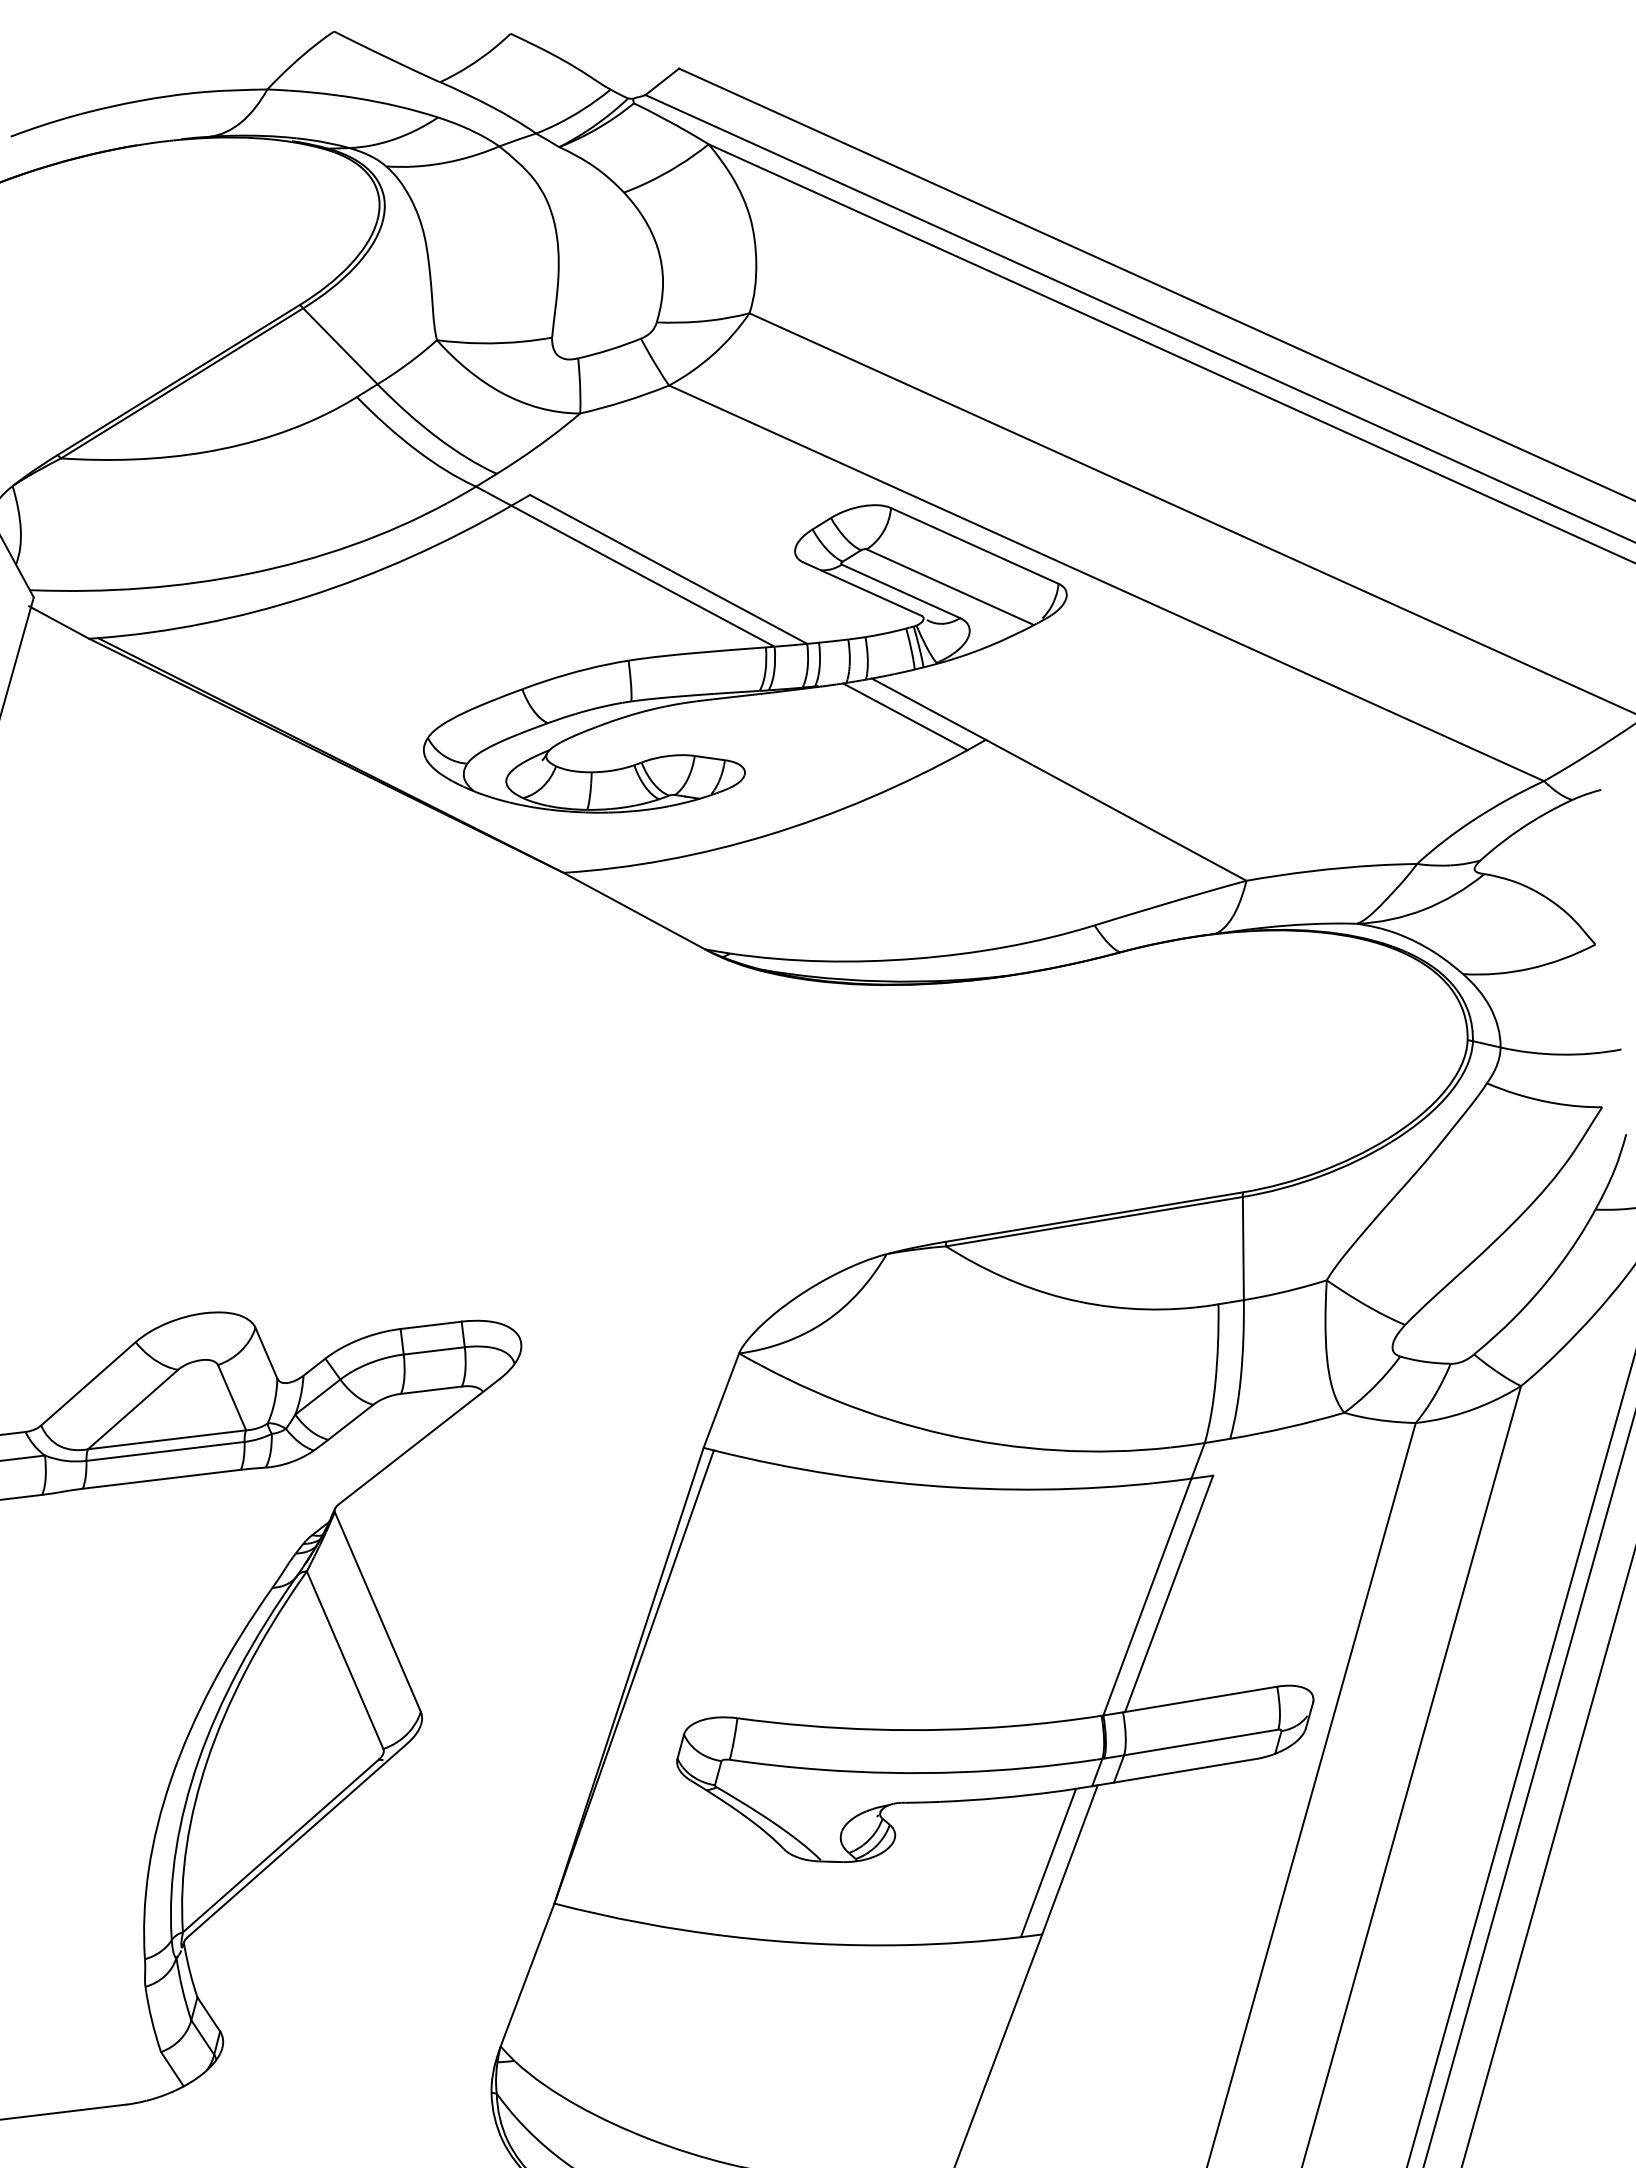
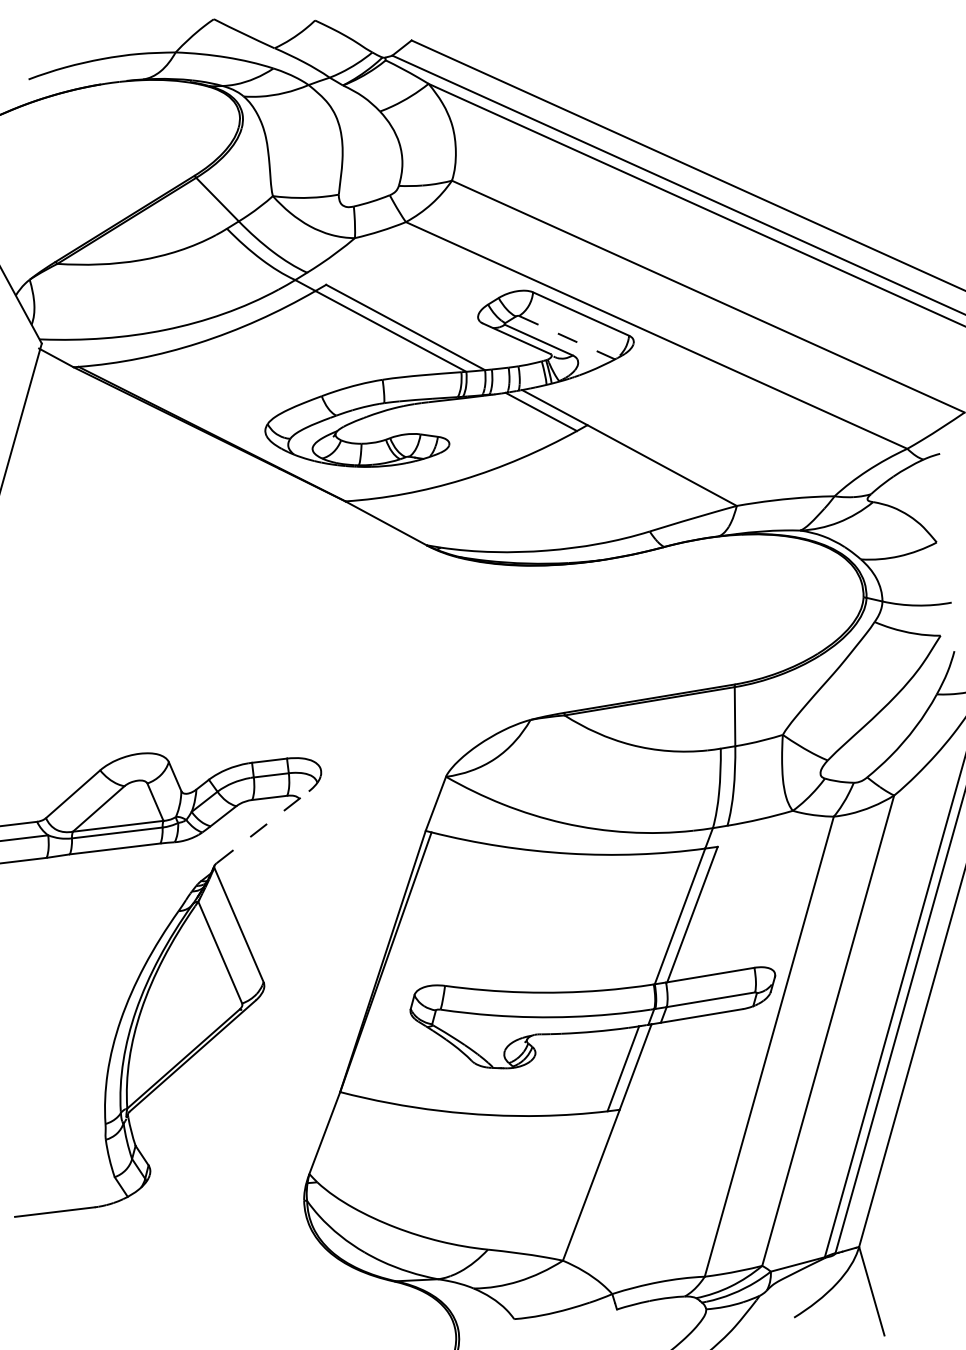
line: (951, 586) -> (567, 337), solid -> dashed
line: (420, 1441) -> (263, 827), solid -> dashed

